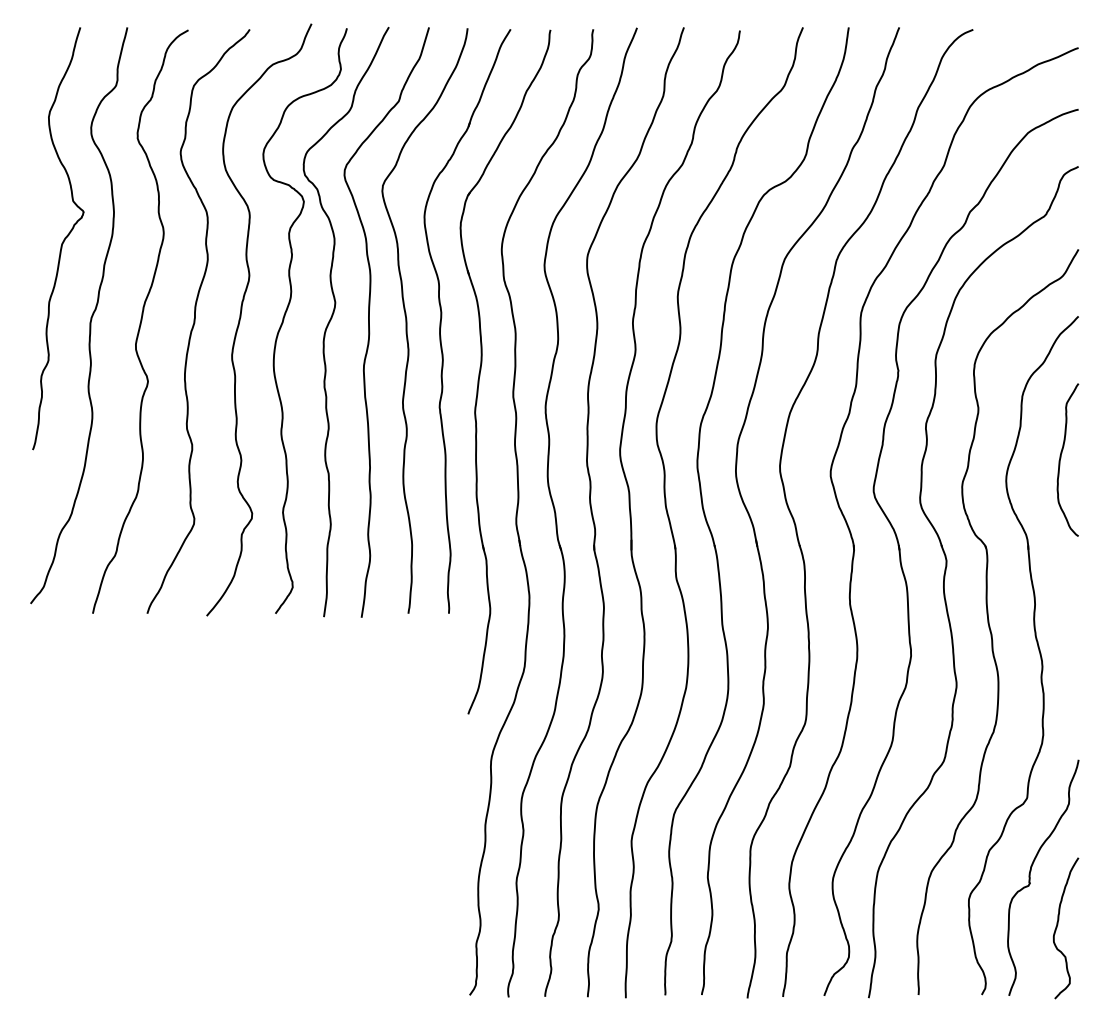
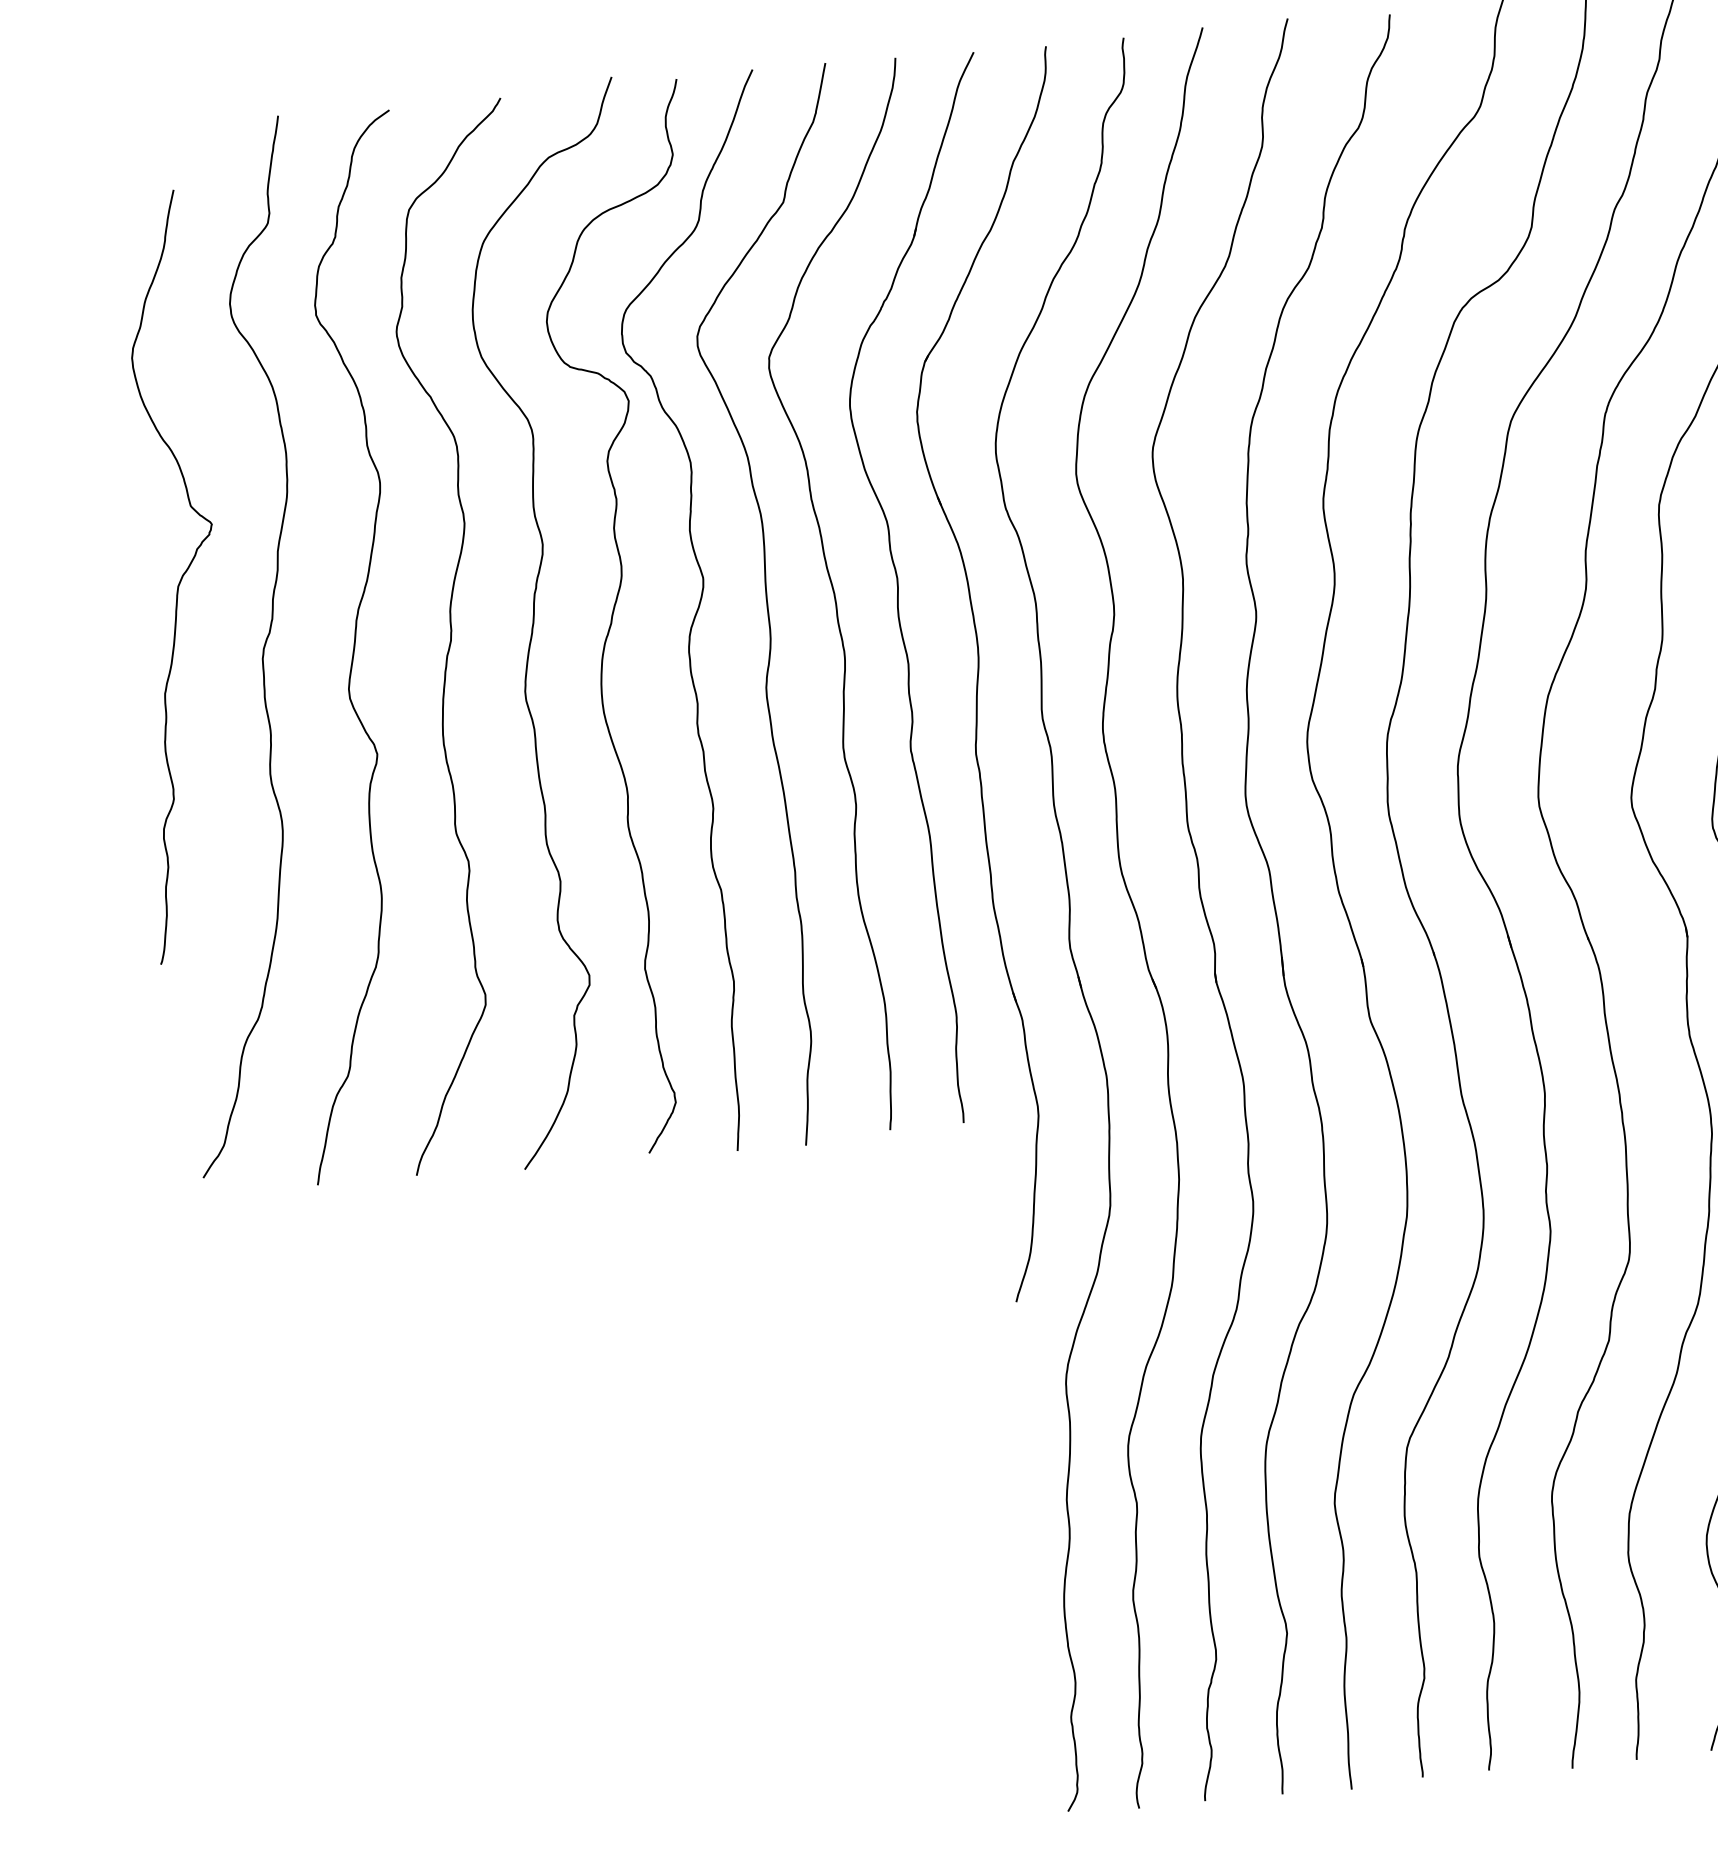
curve: (62, 241) -> (178, 581), moved

